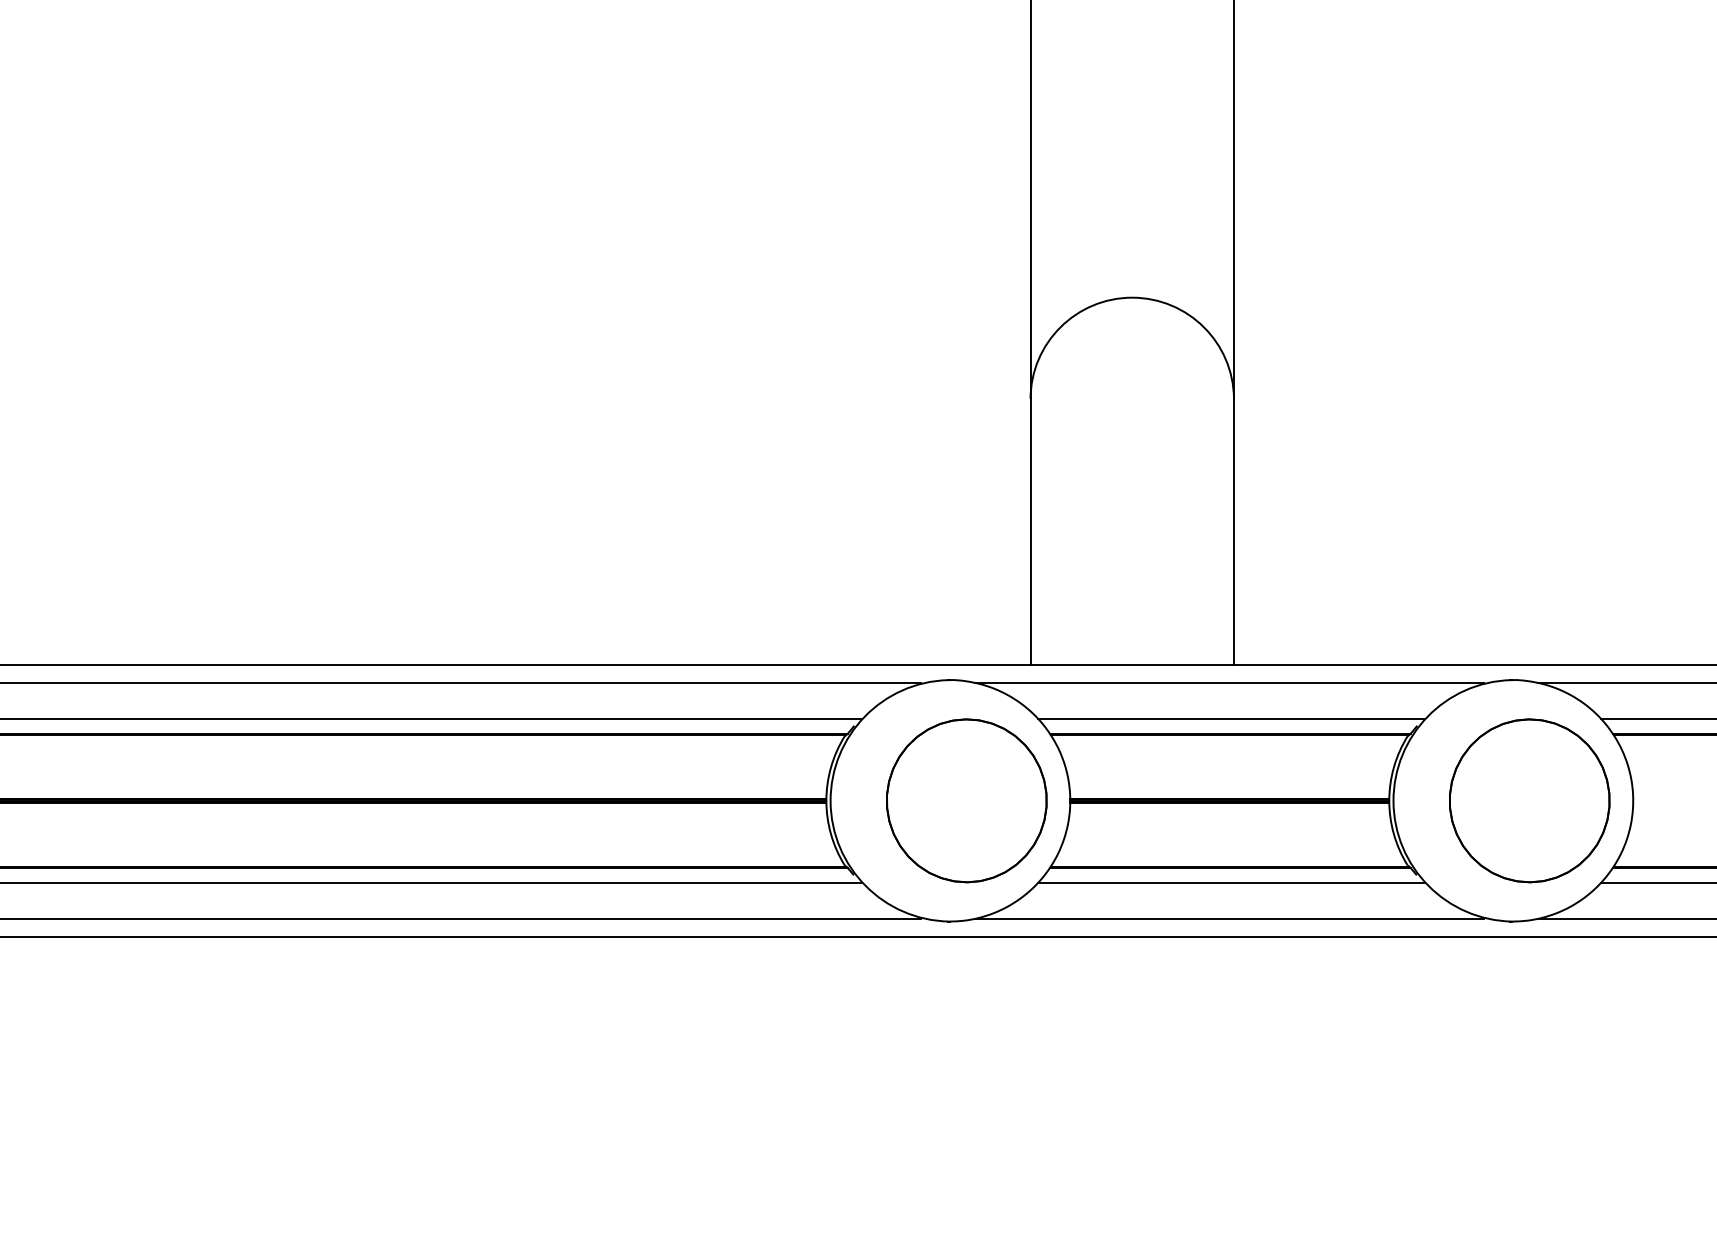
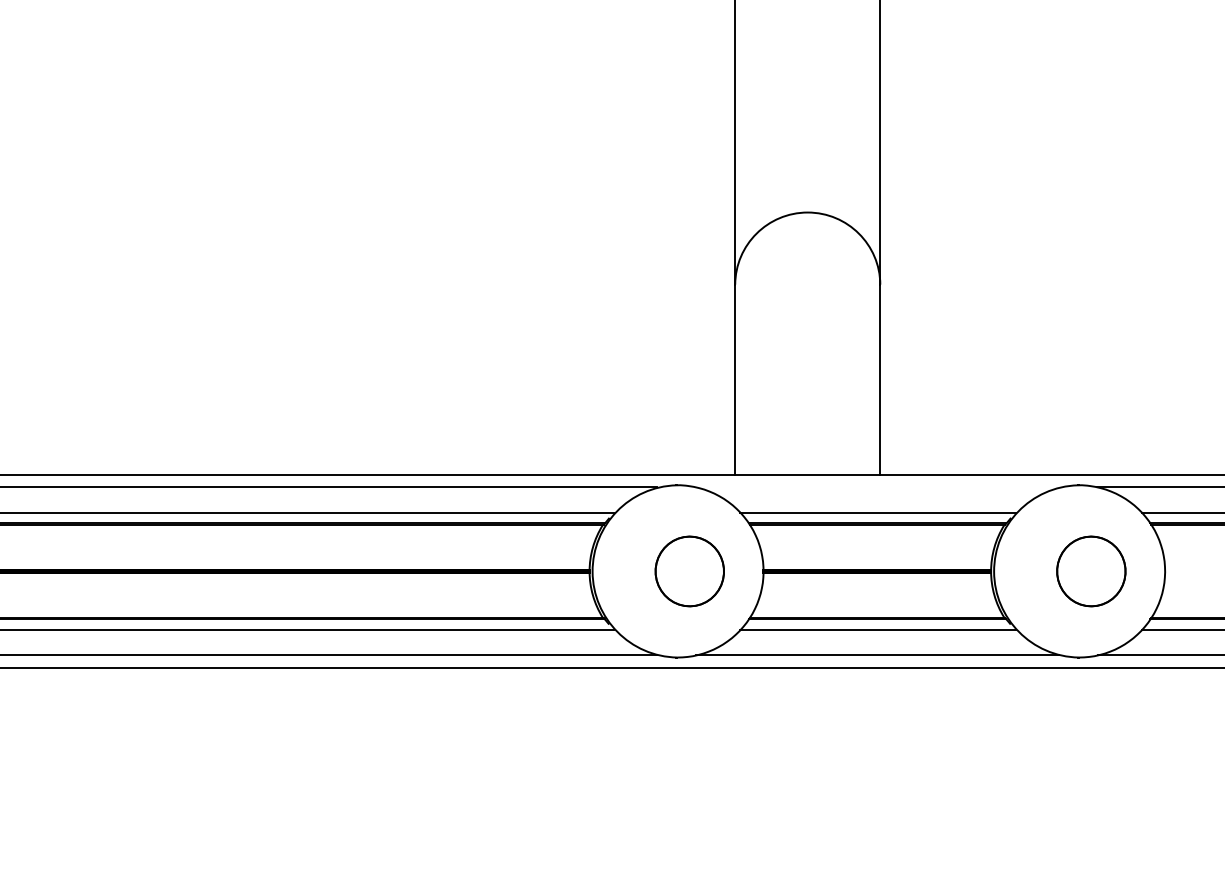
line: (1229, 683) -> (877, 487), removed
part: (966, 800) -> (689, 571), size x0.6
part: (1529, 800) -> (1091, 571), size x0.6

